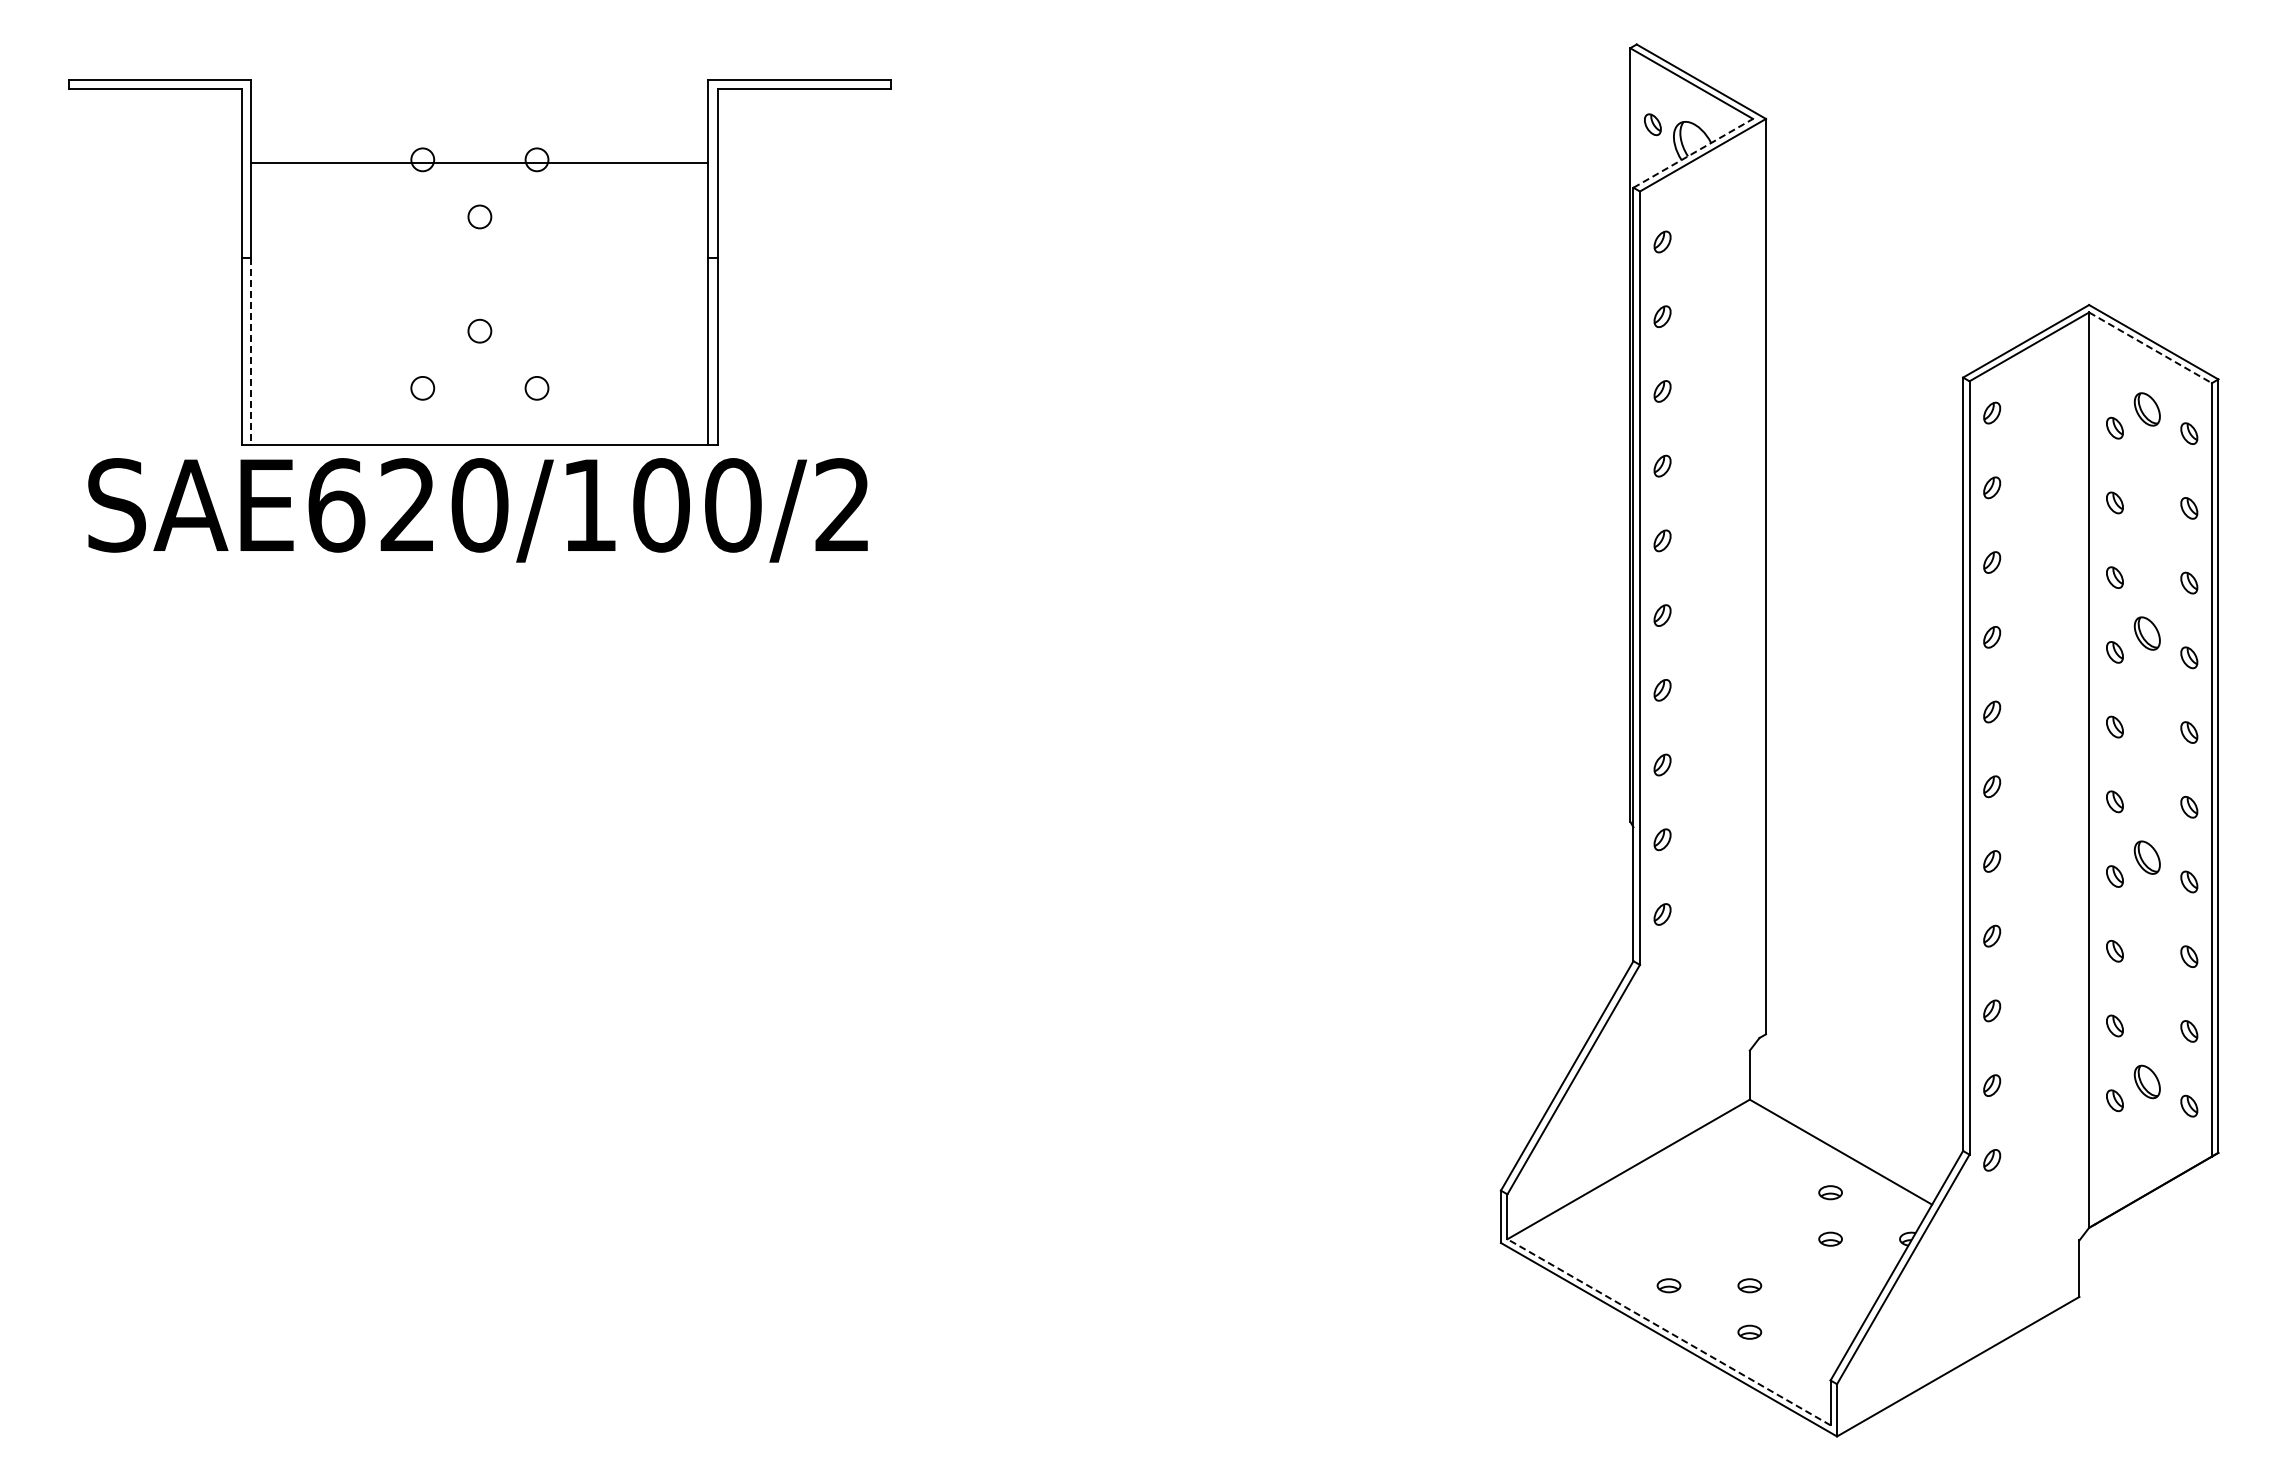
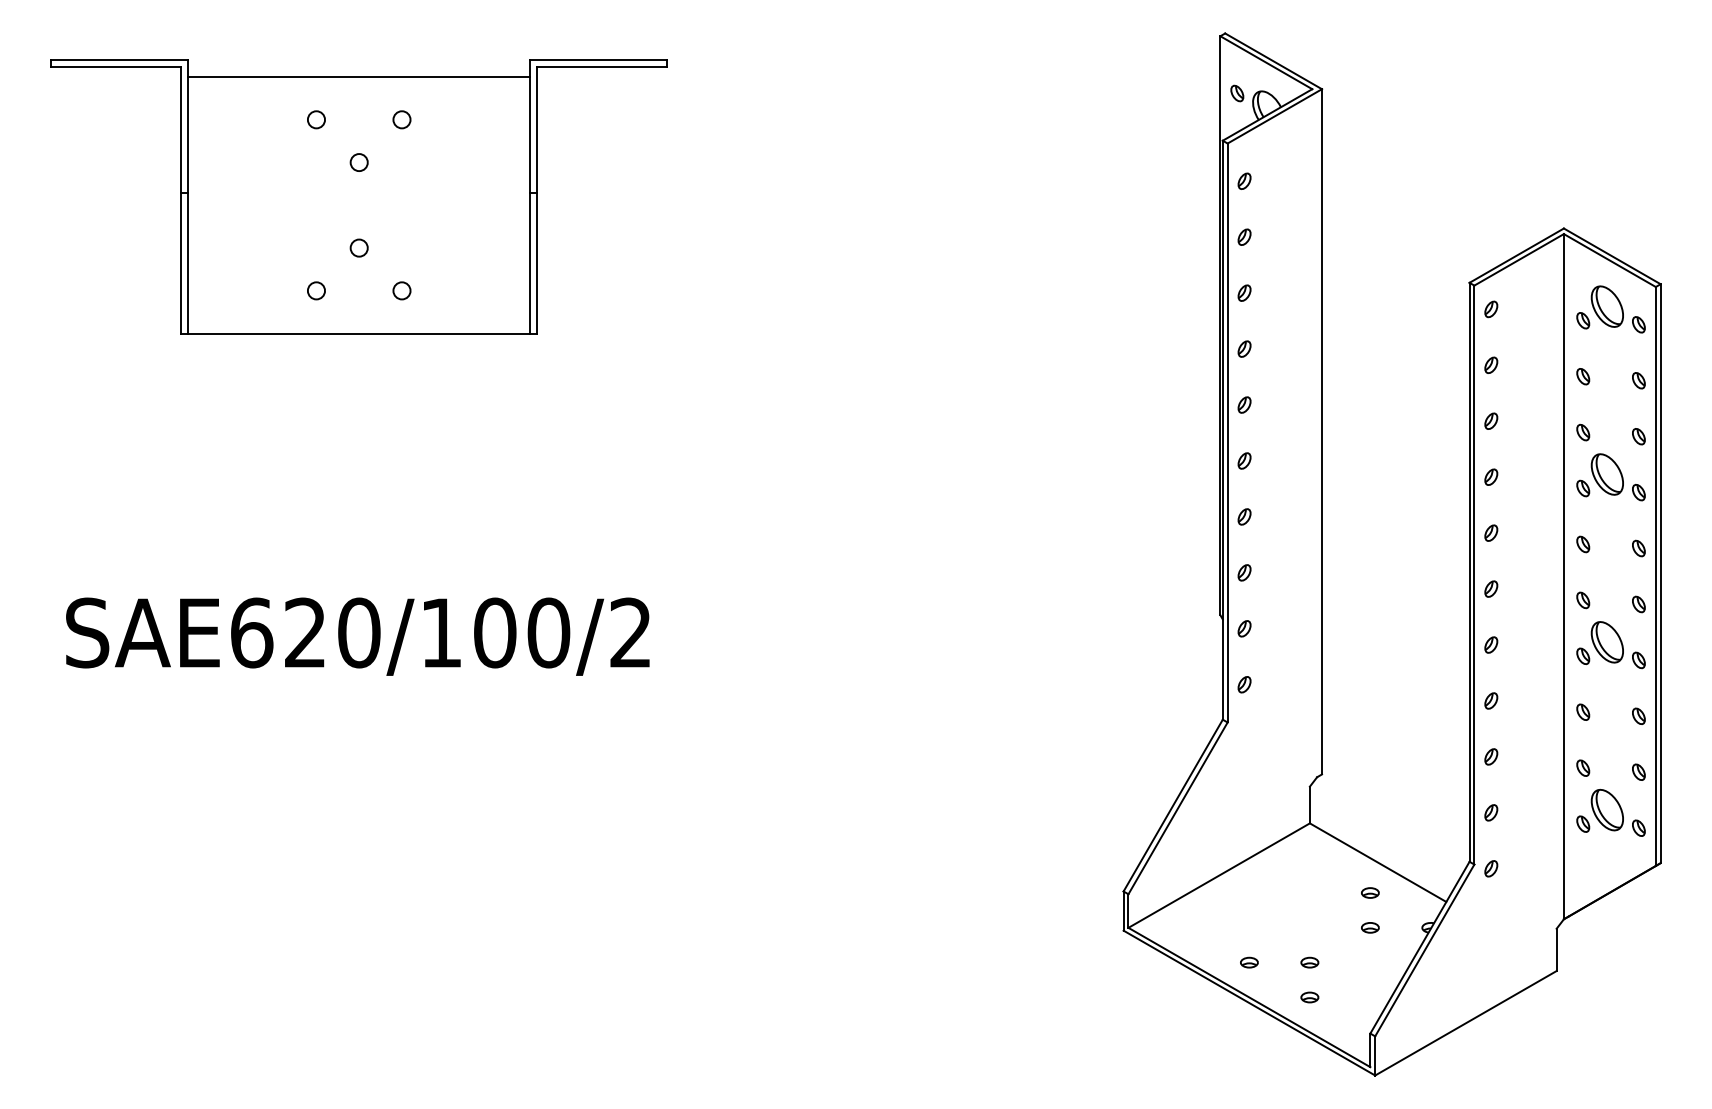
line: (1693, 153) -> (1267, 115), dashed -> solid
line: (479, 162) -> (358, 76), moved
line: (2150, 347) -> (1609, 260), dashed -> solid
line: (251, 351) -> (188, 263), dashed -> solid
part: (2147, 409) -> (1607, 306), size x1.67
text: (477, 510) -> (357, 636), moved
part: (2147, 633) -> (1607, 474), size x1.67
part: (2147, 857) -> (1607, 642), size x1.67
part: (2147, 1081) -> (1607, 809), size x1.67
line: (1668, 1332) -> (1249, 997), dashed -> solid

